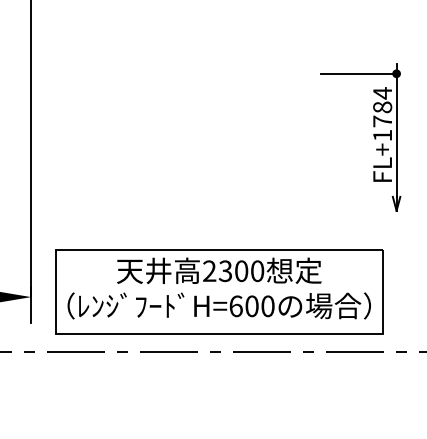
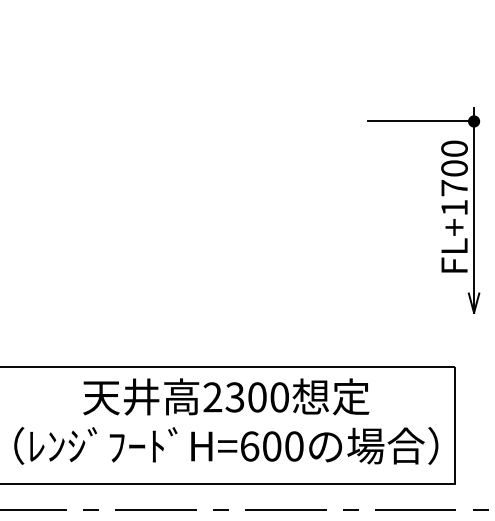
text: (382, 100) -> (454, 158), FL+1784 -> FL+1700

